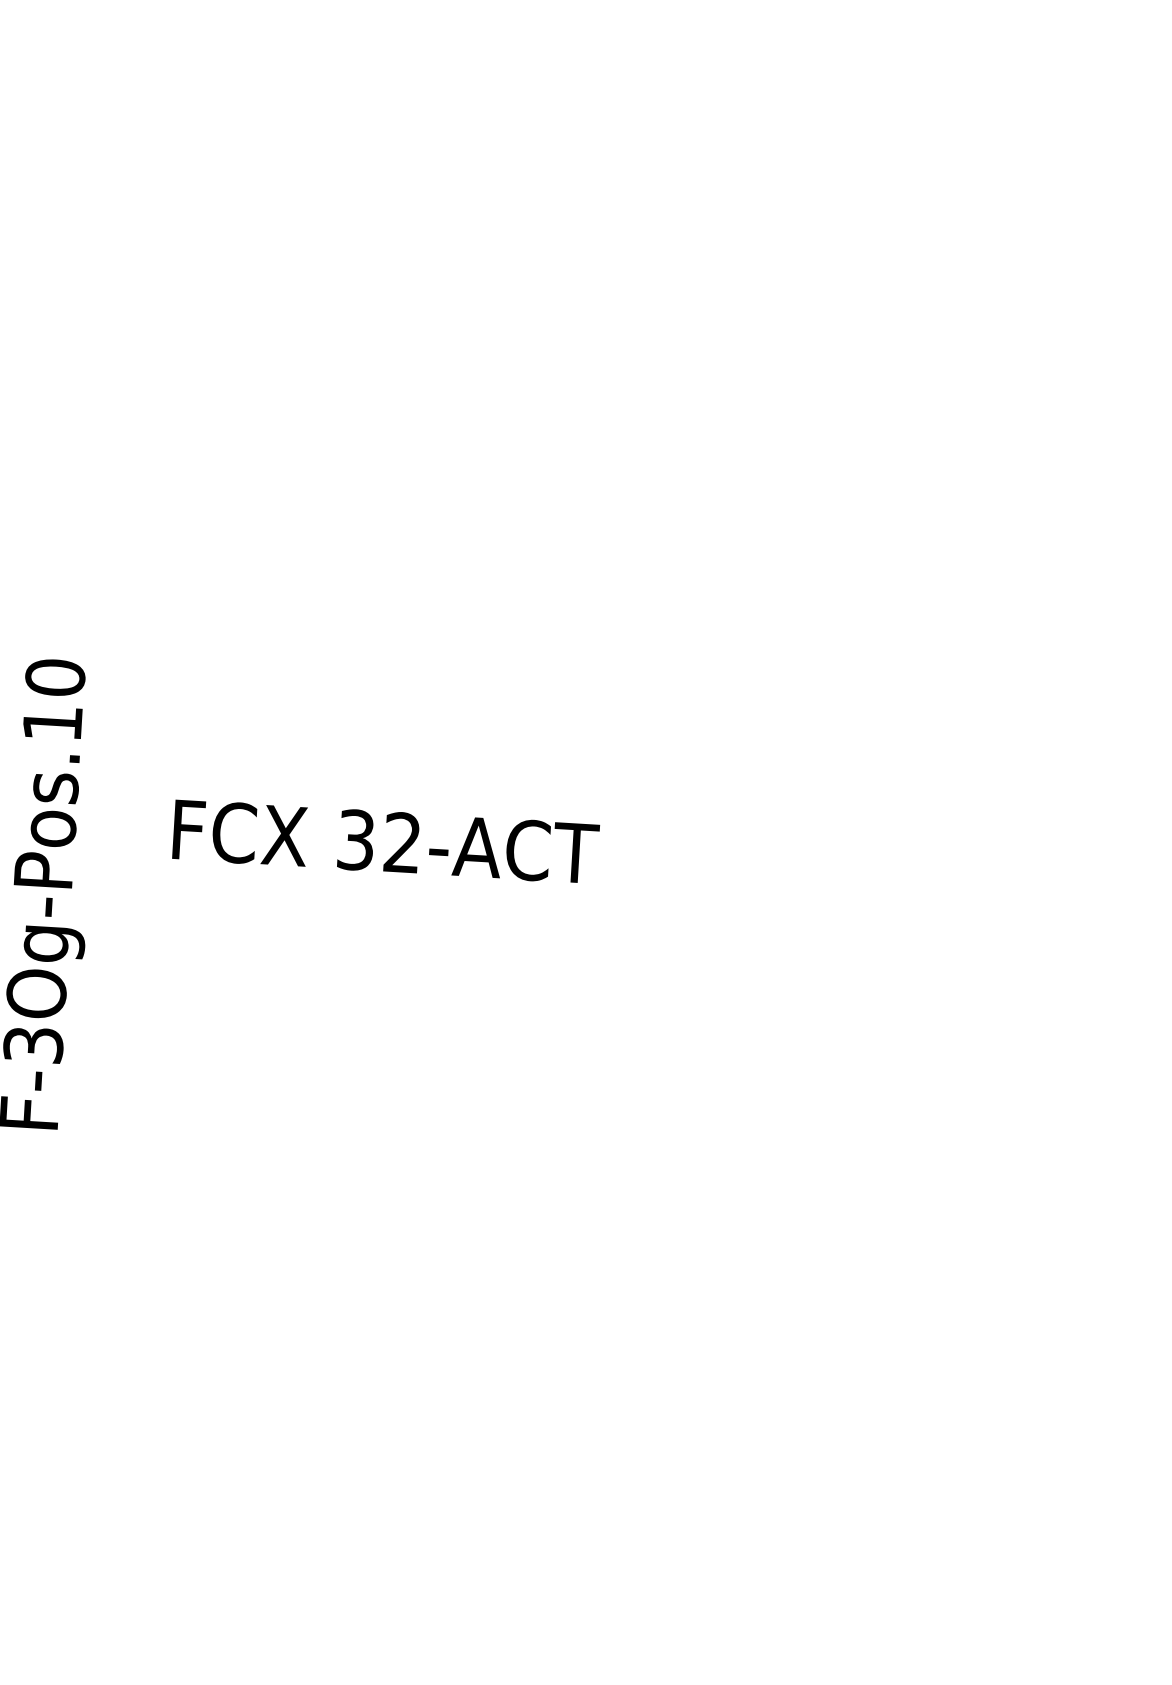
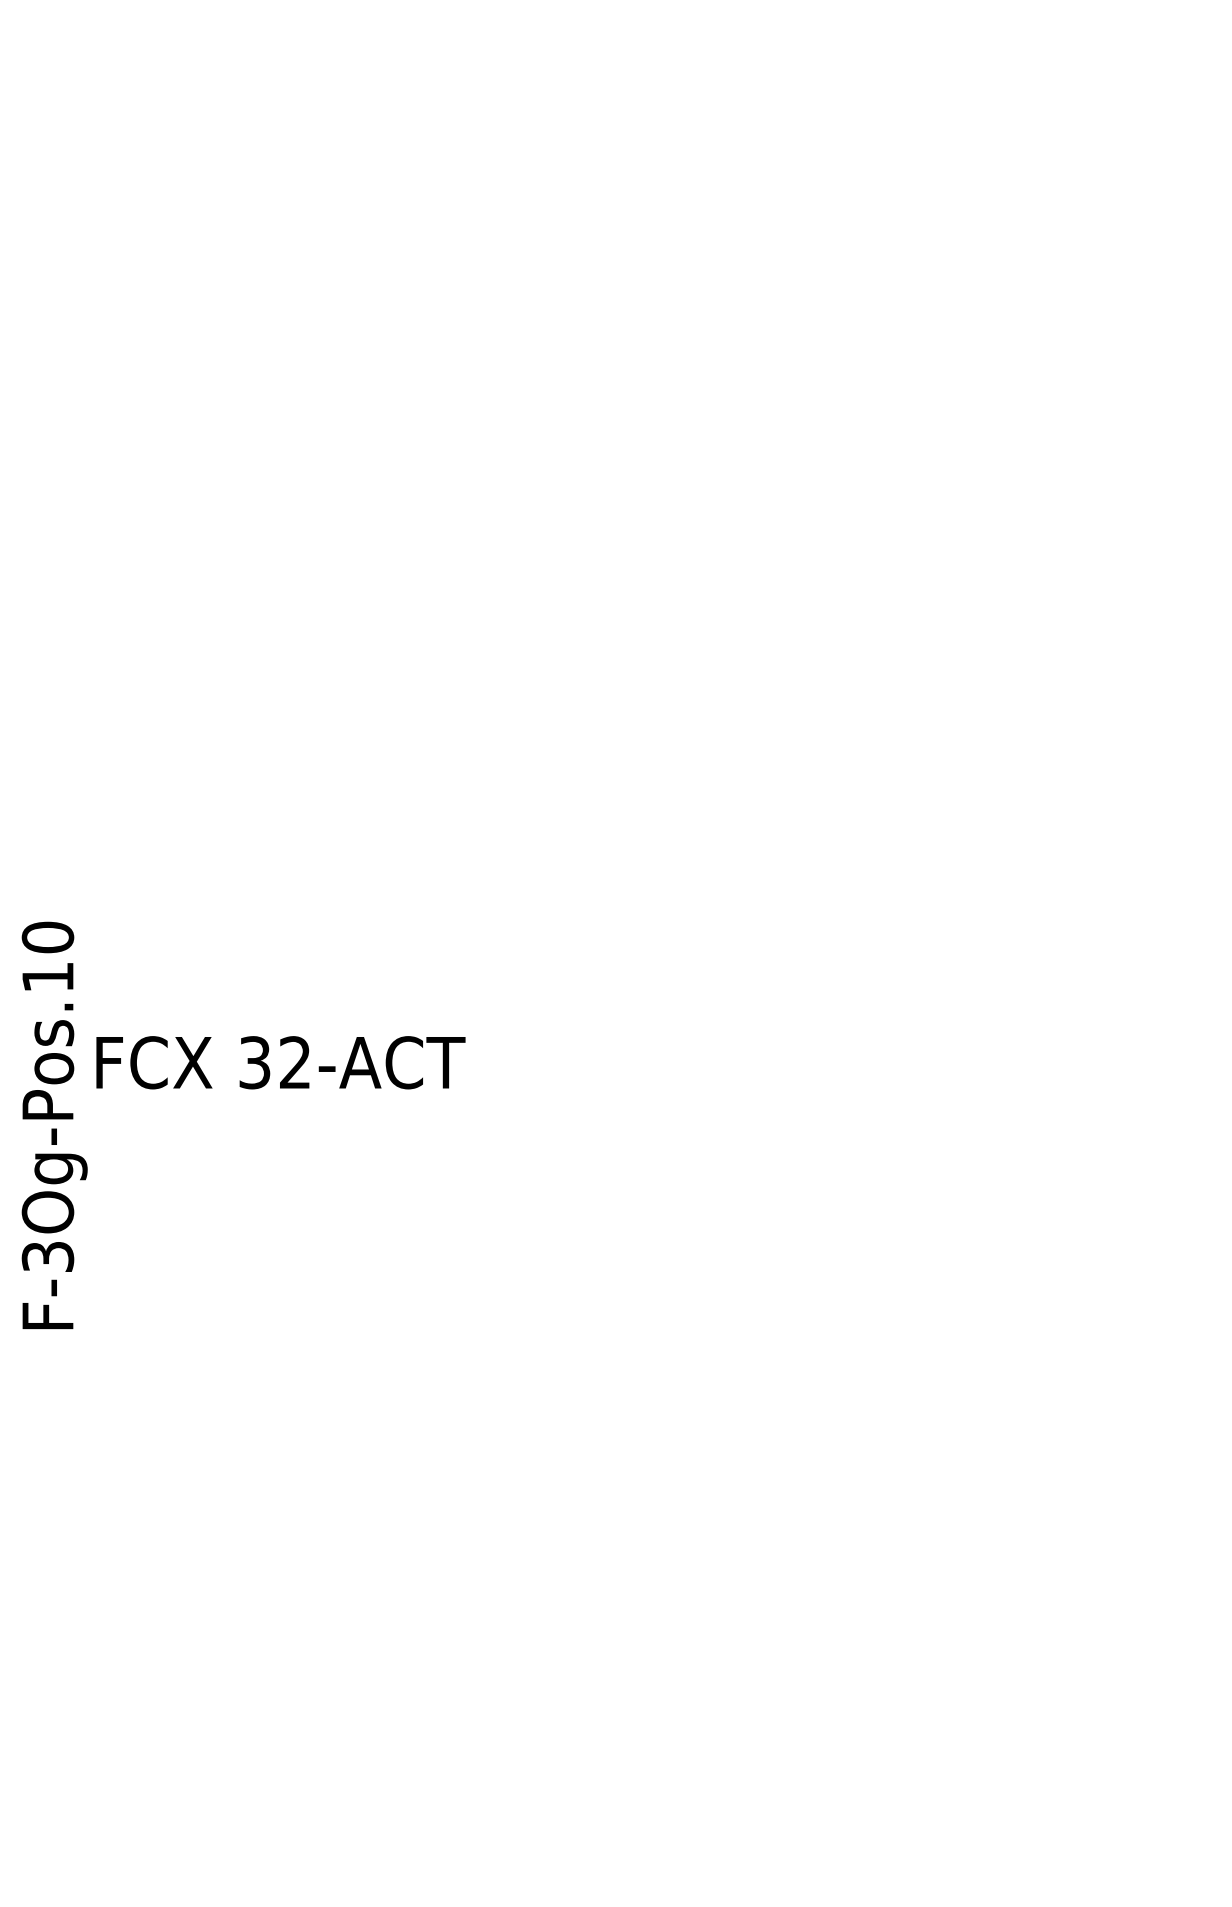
text: (385, 841) -> (280, 1062), moved

